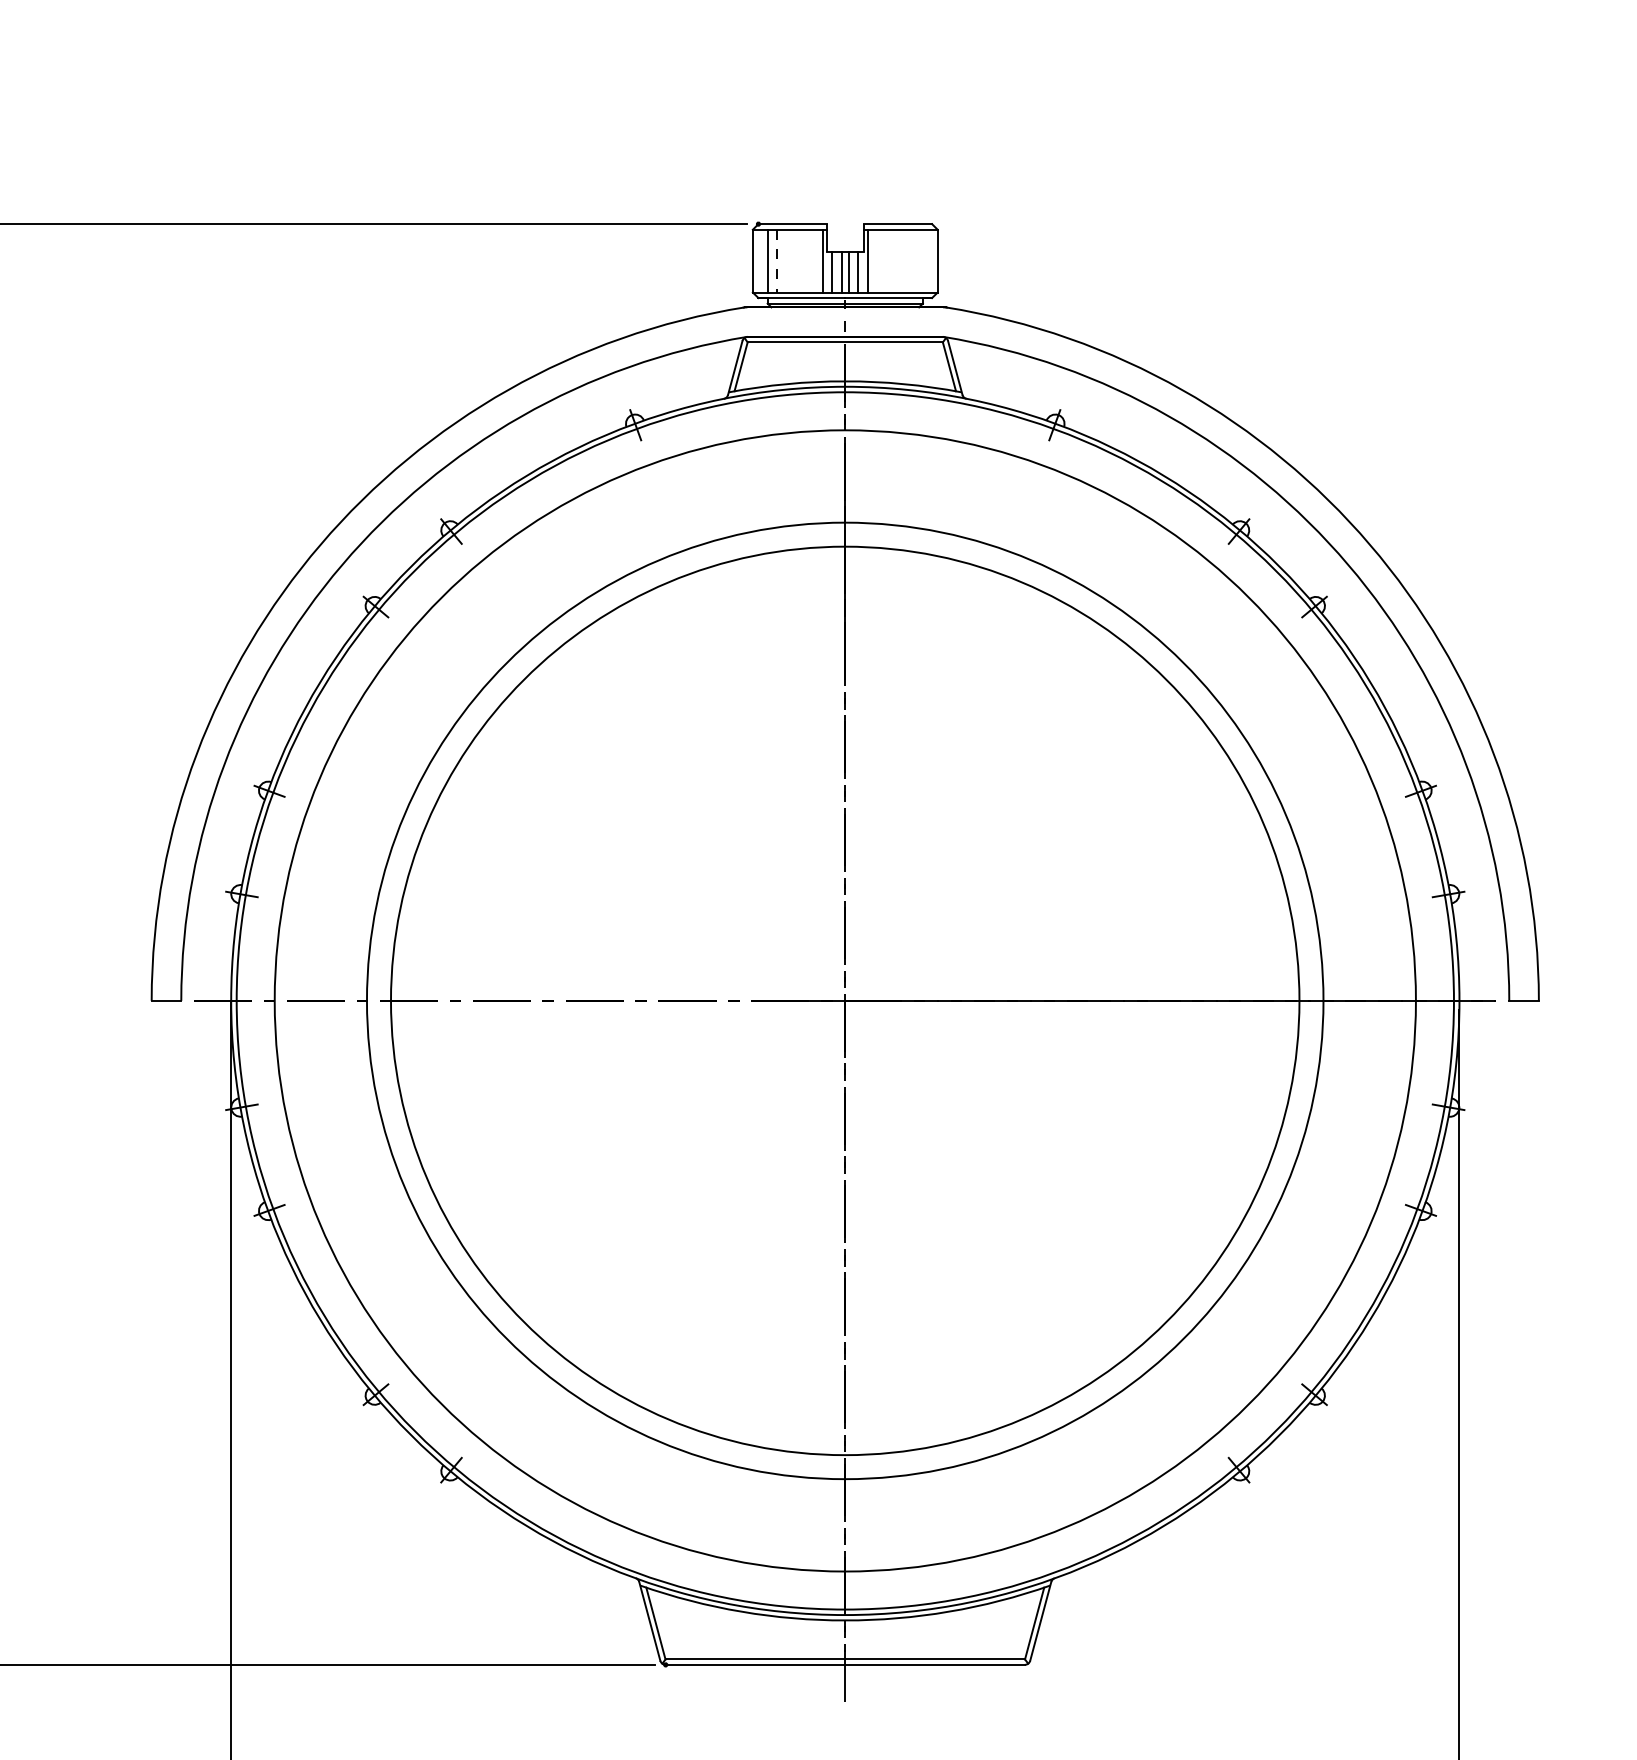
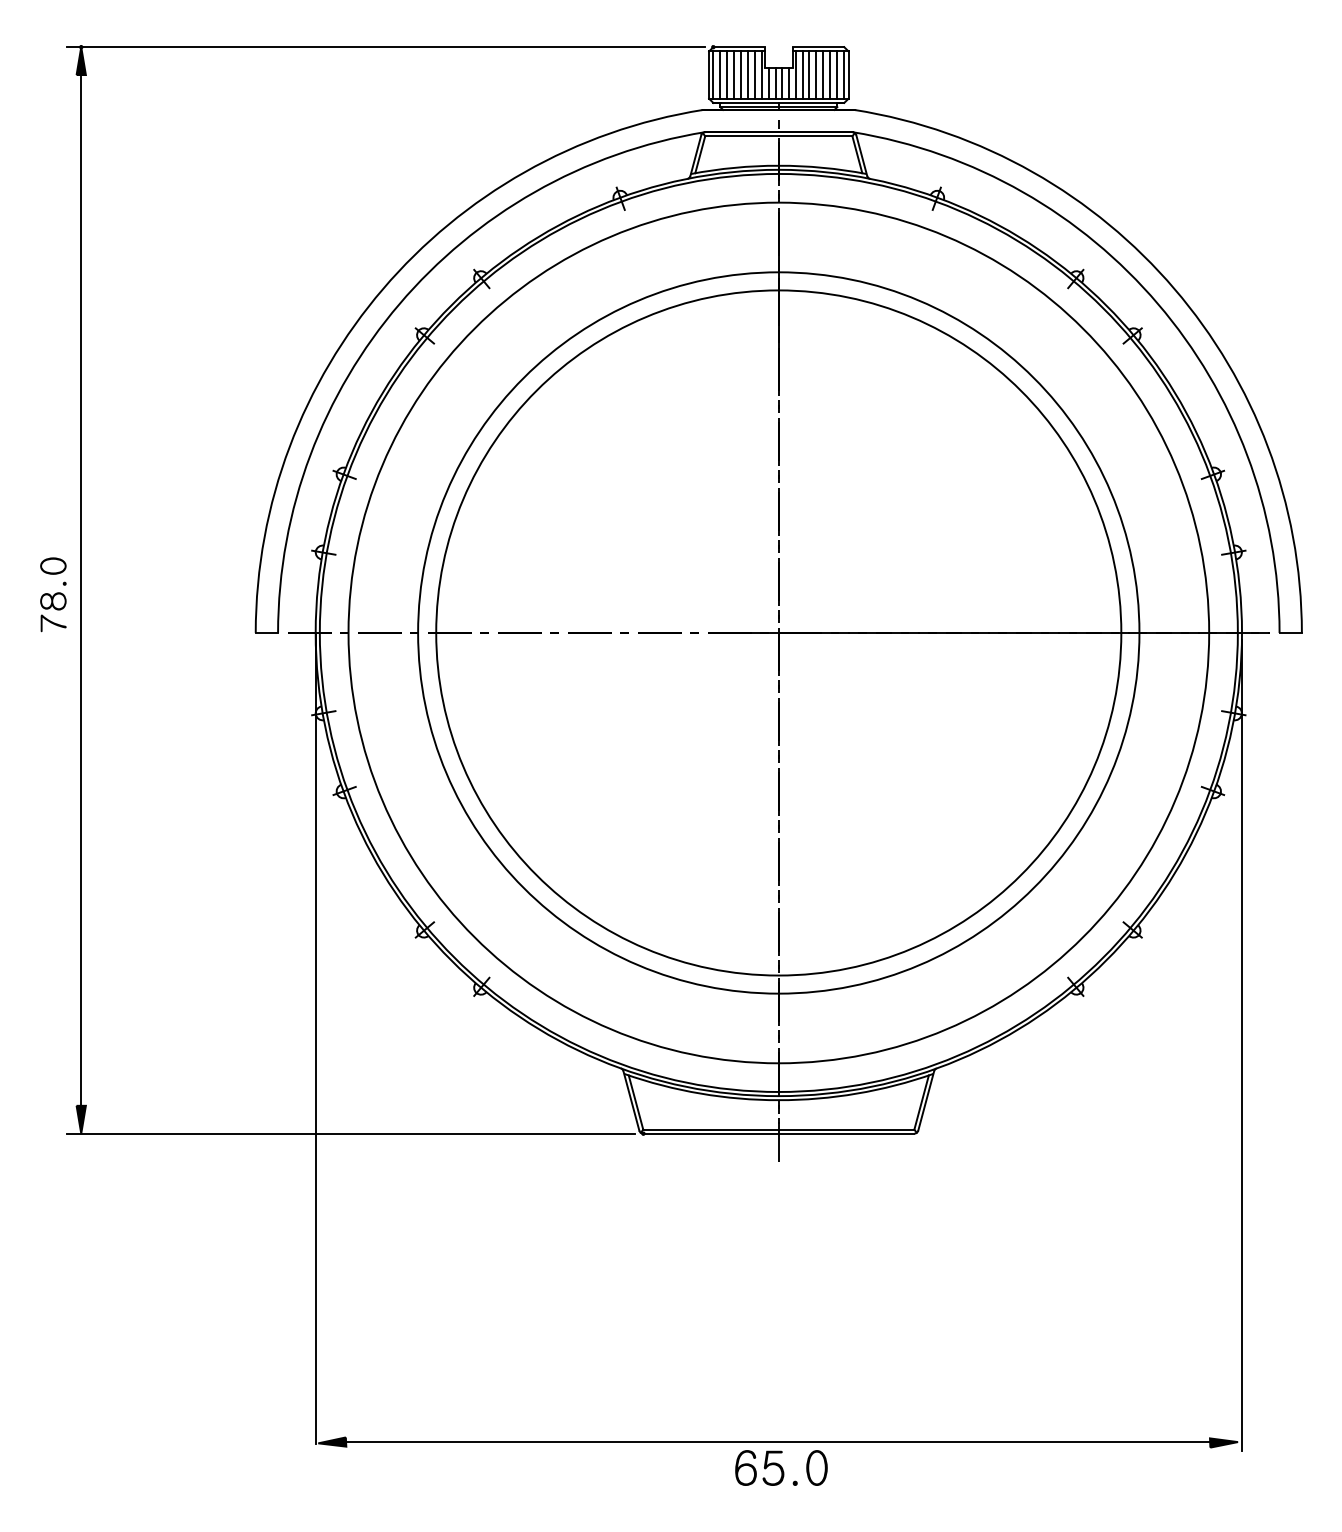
line: (758, 260) -> (713, 74), added
line: (786, 260) -> (734, 74), added
line: (795, 260) -> (741, 74), added
line: (805, 260) -> (748, 74), added
line: (814, 260) -> (755, 74), added
line: (876, 260) -> (802, 74), added
line: (885, 260) -> (809, 74), added
line: (895, 260) -> (816, 74), added
line: (904, 260) -> (823, 74), added
line: (913, 260) -> (830, 74), added
line: (923, 260) -> (837, 74), added
line: (932, 260) -> (844, 74), added
line: (777, 261) -> (727, 75), dashed -> solid

